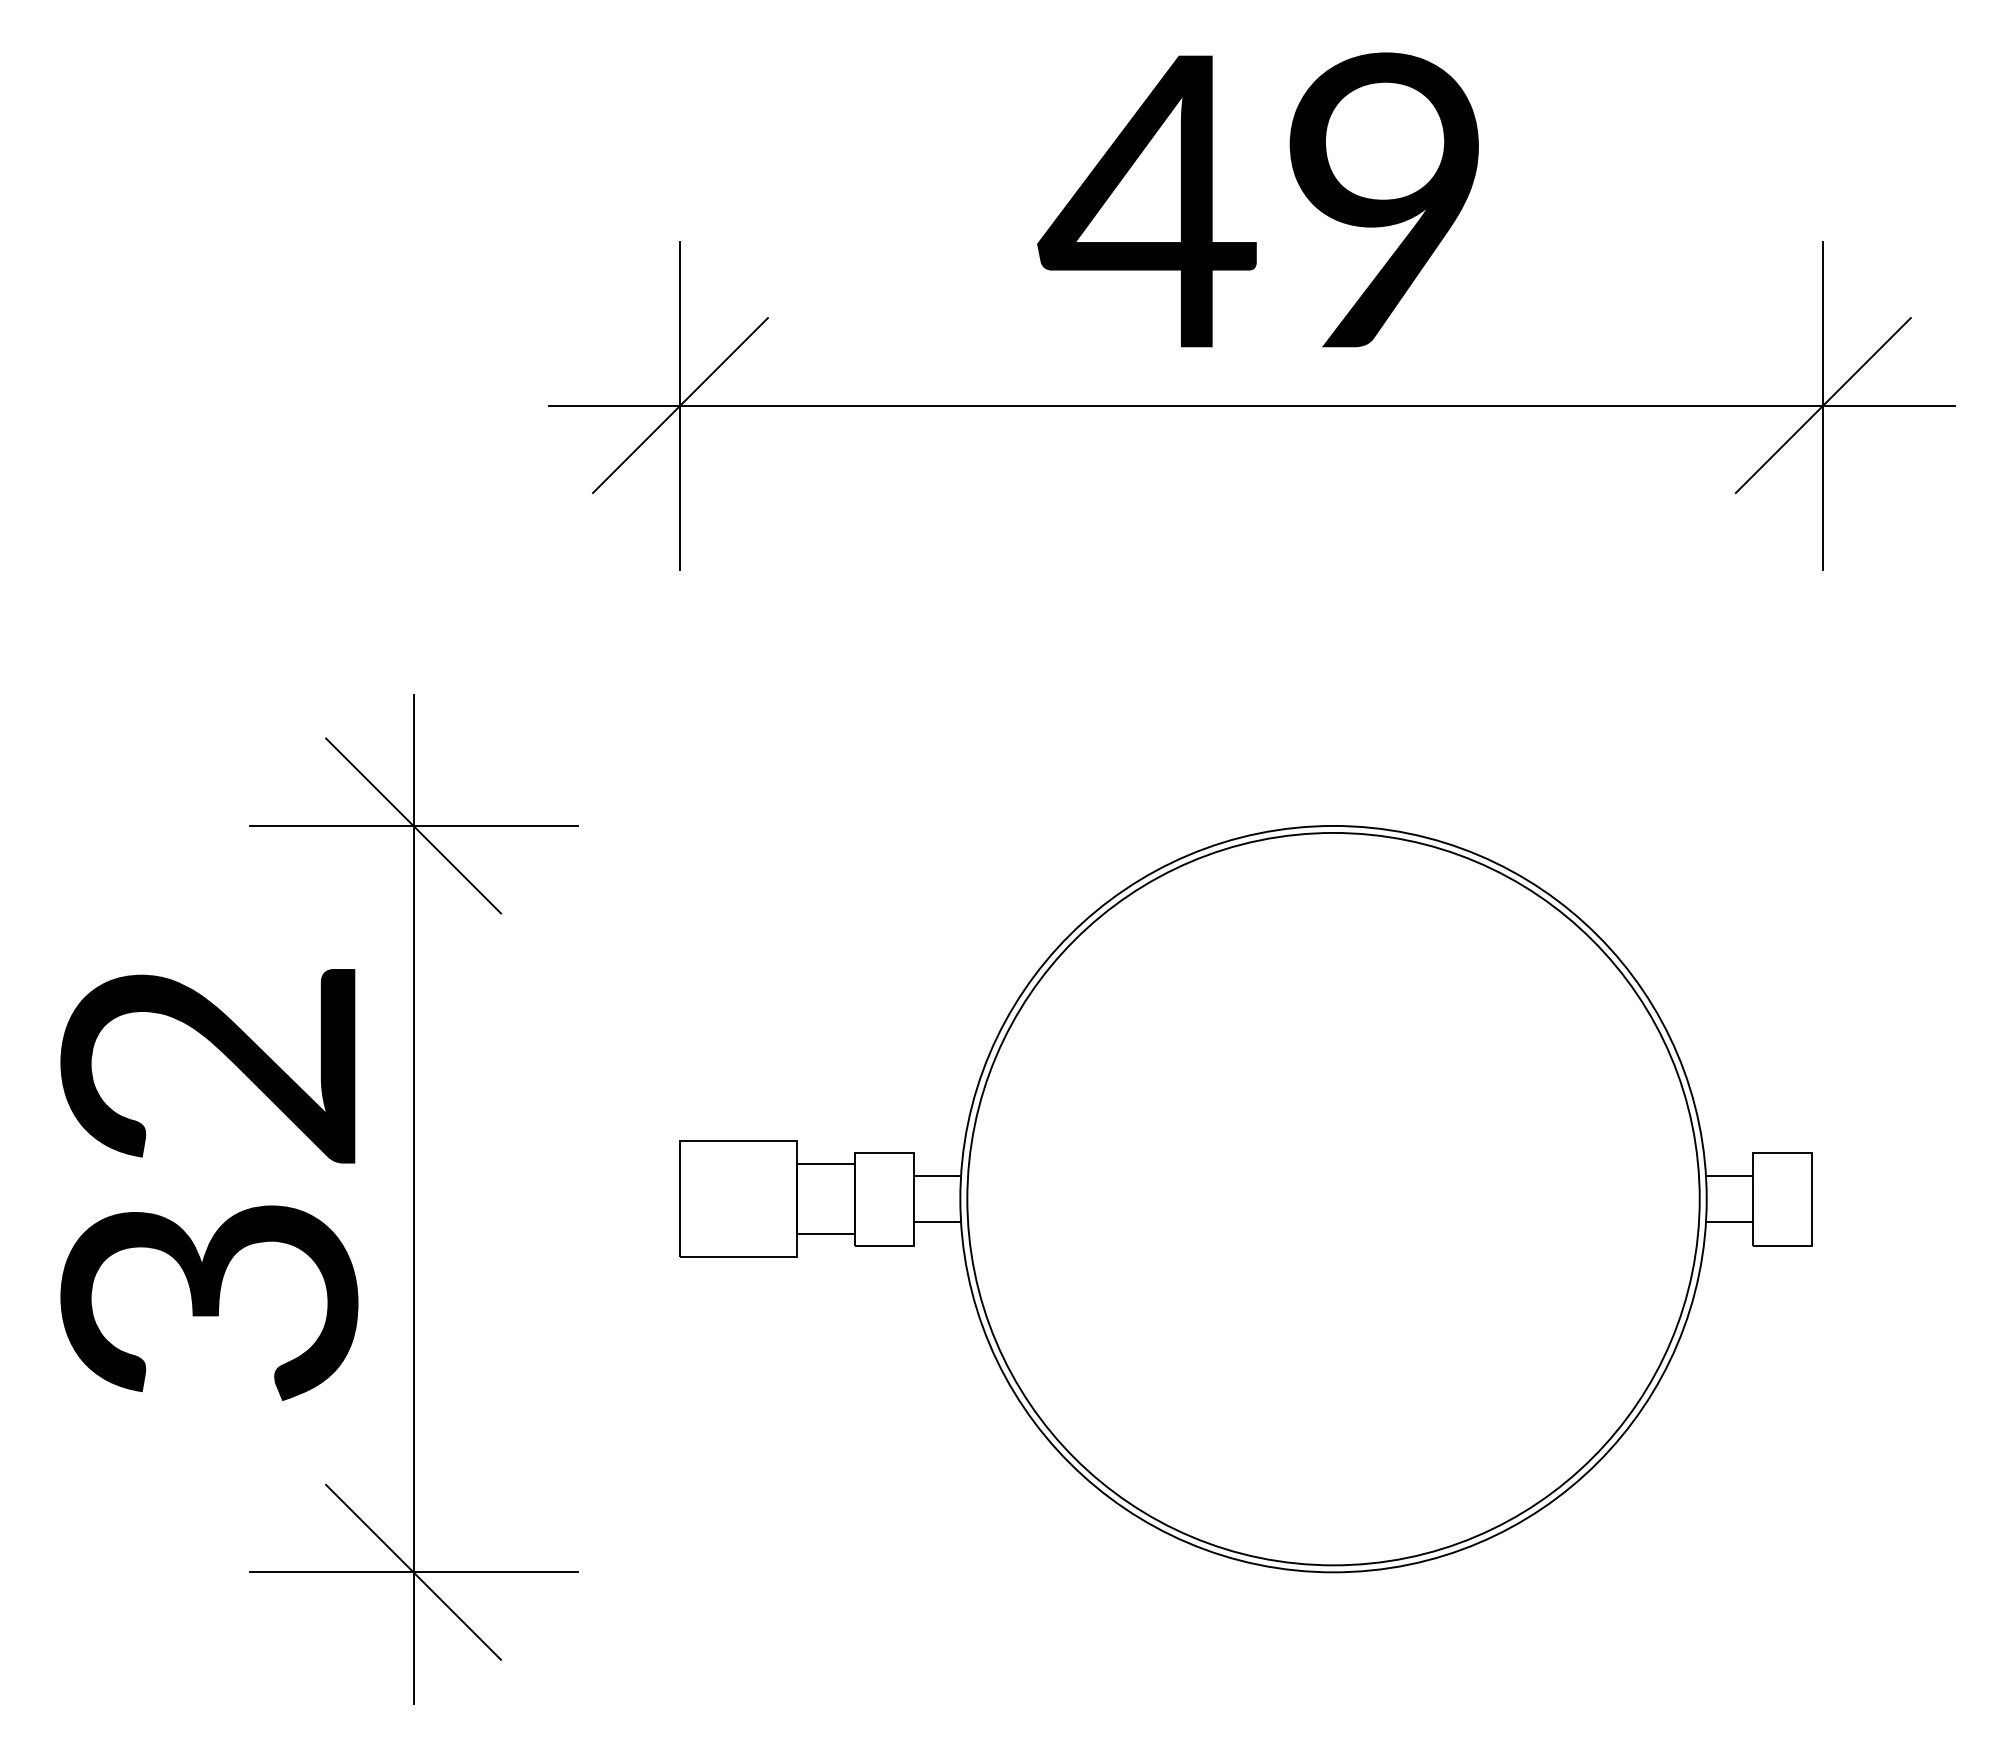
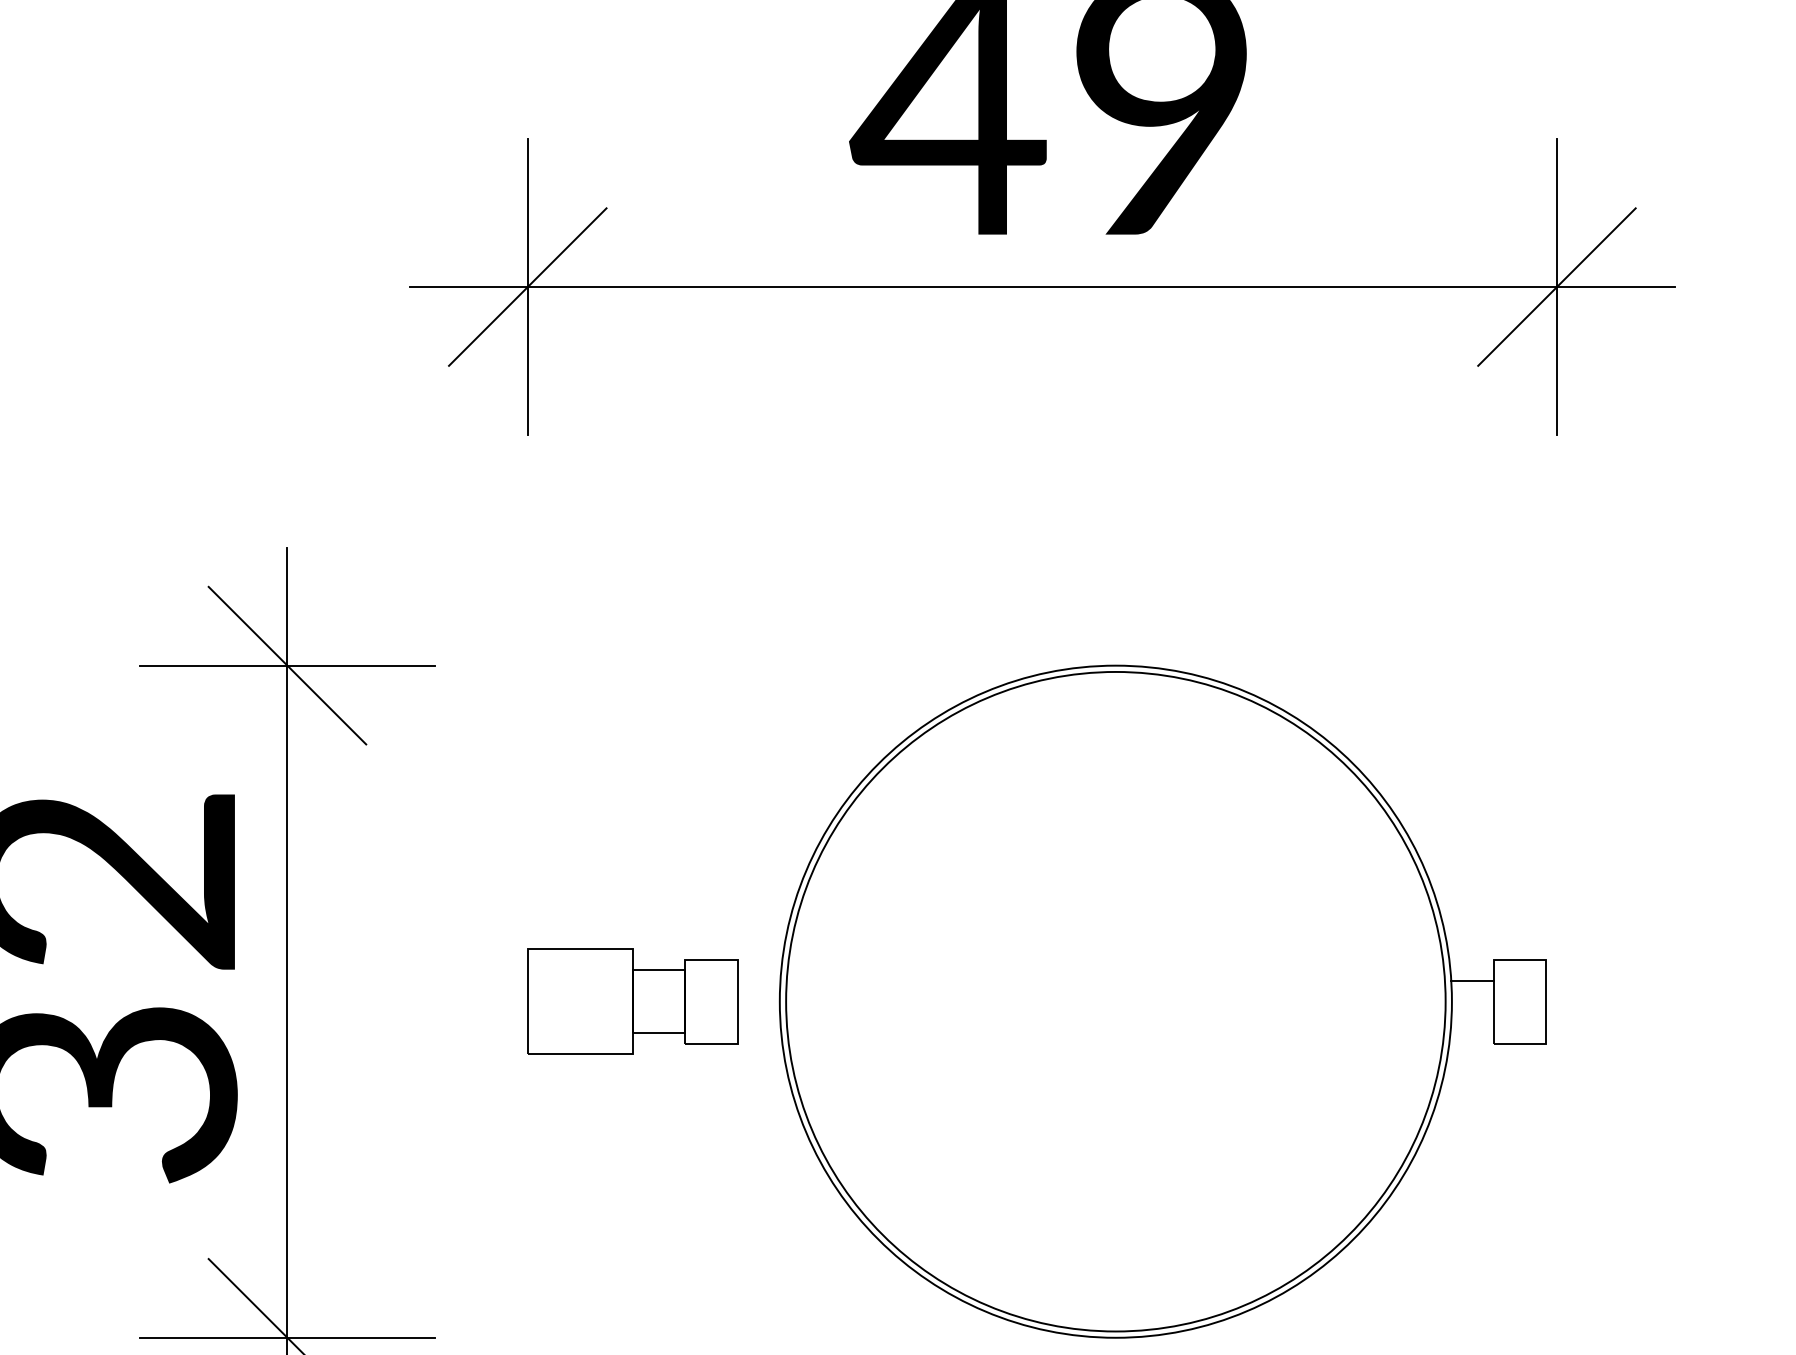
line: (937, 1175) -> (759, 980), removed
line: (937, 1222) -> (759, 1022), removed
line: (1729, 1222) -> (1472, 1022), removed

